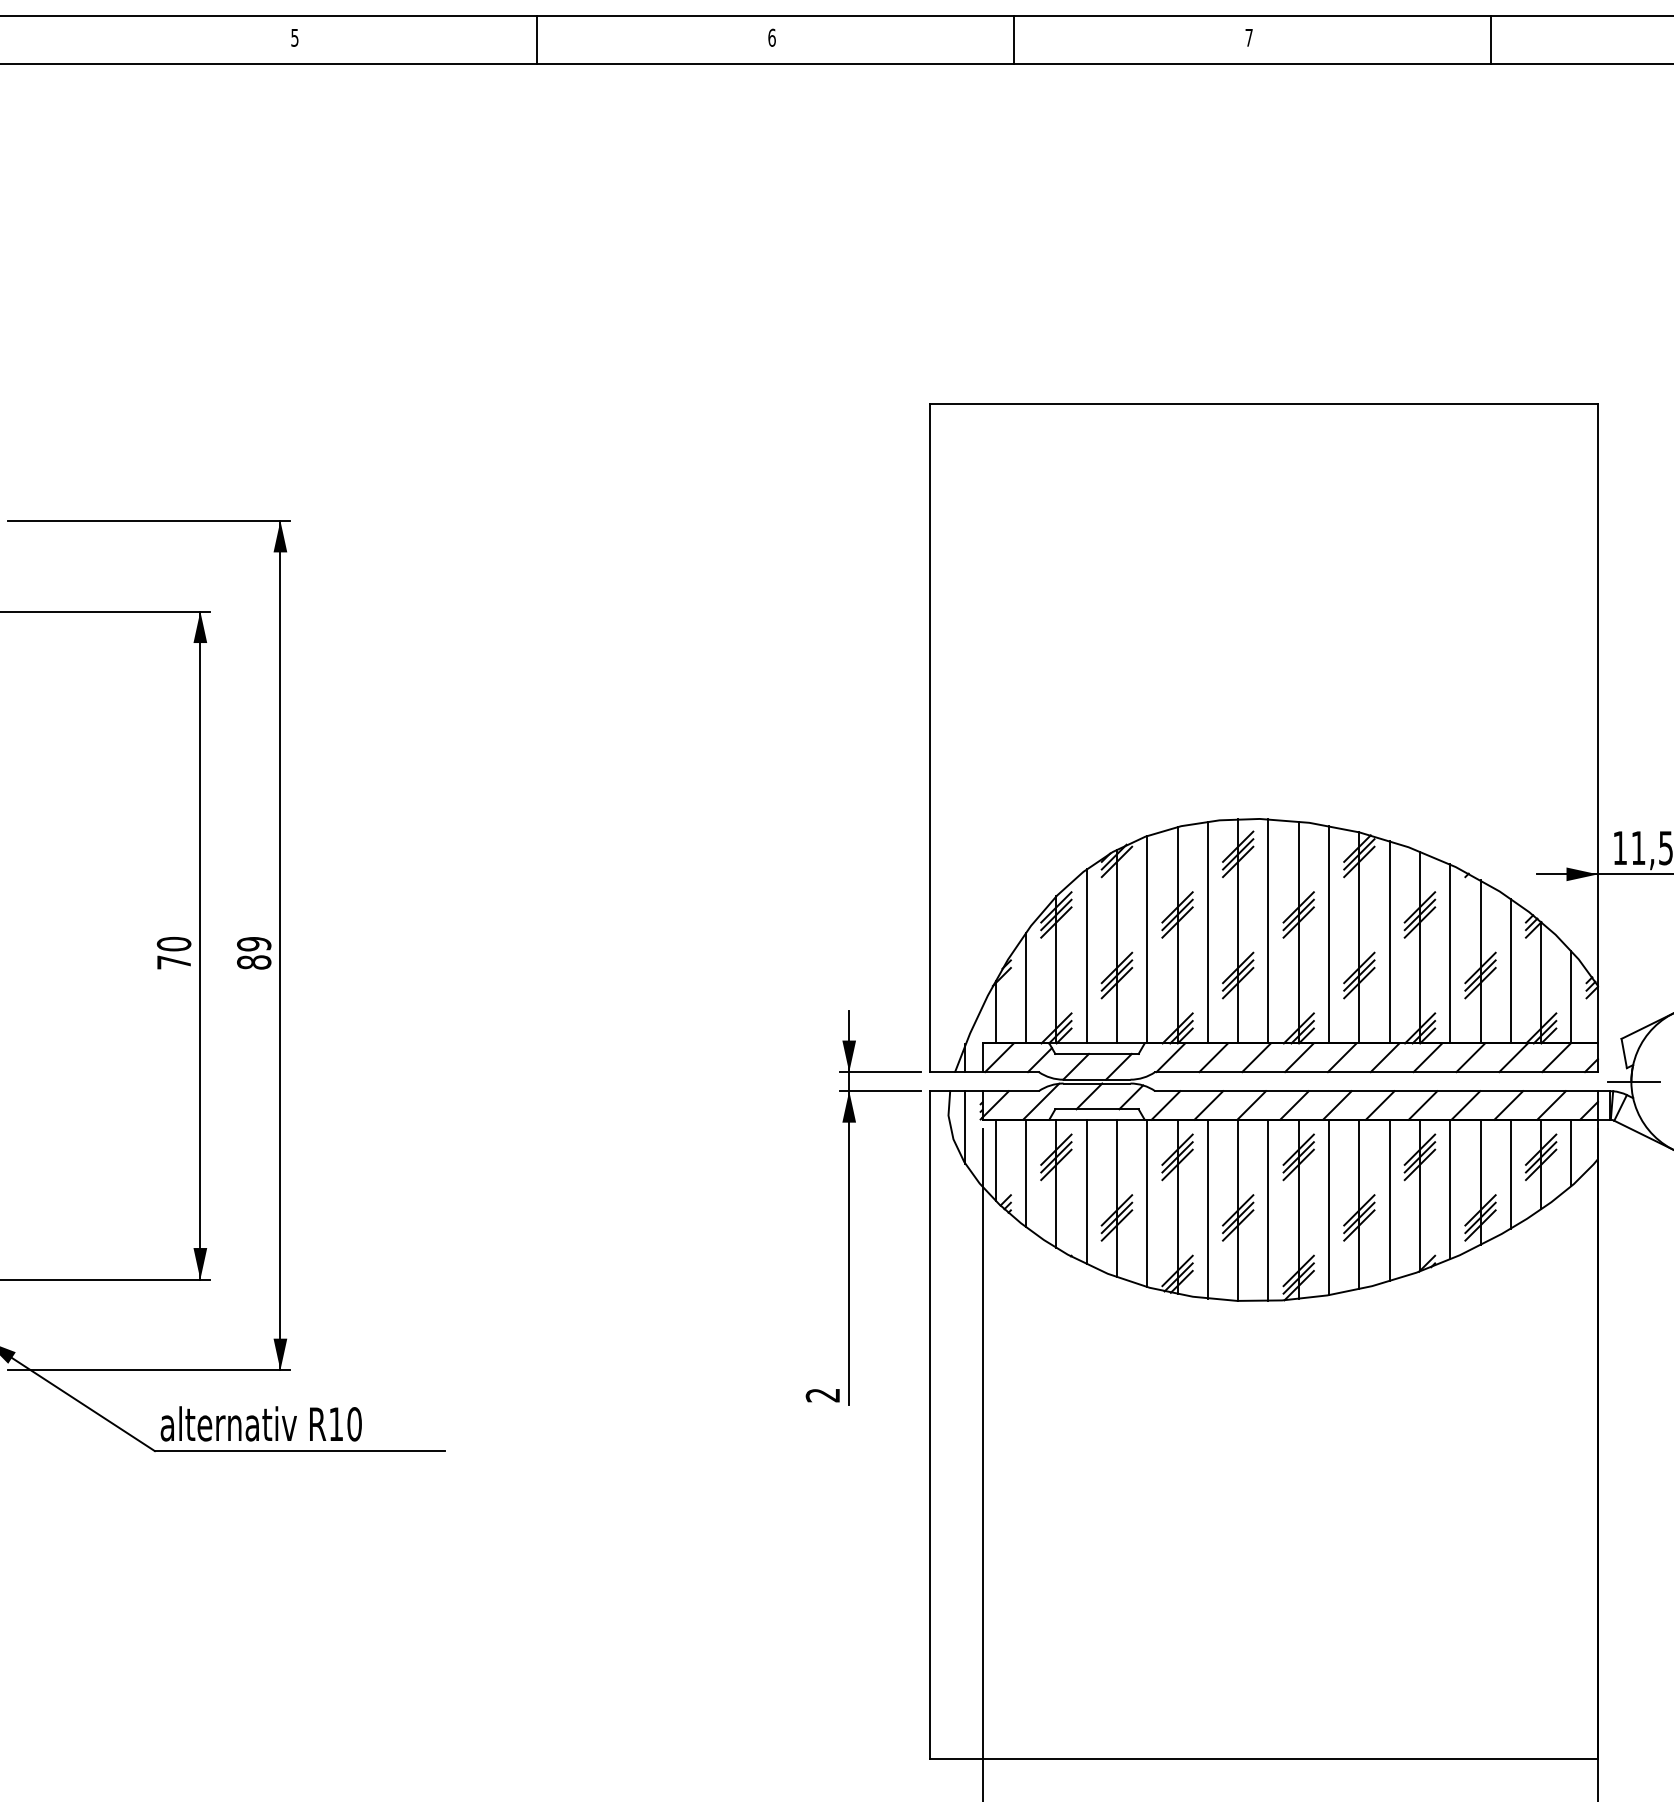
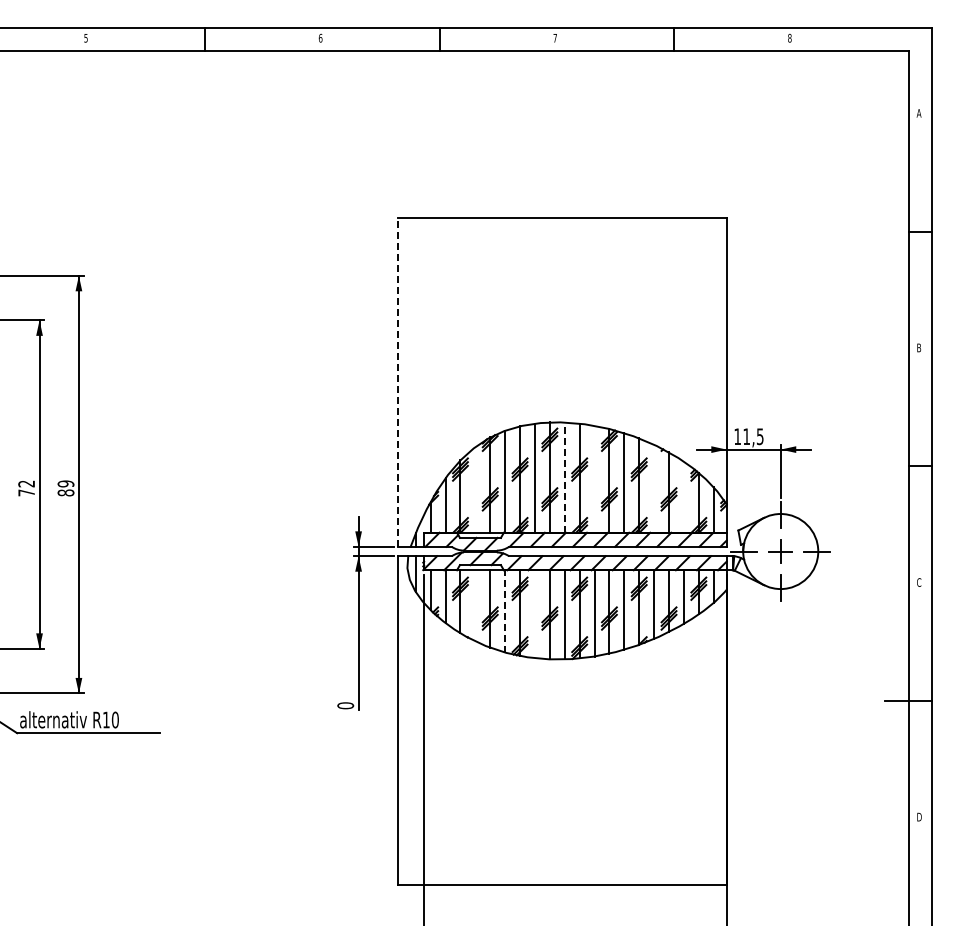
line: (930, 737) -> (398, 382), solid -> dashed
line: (1267, 931) -> (564, 477), solid -> dashed
line: (1328, 933) -> (594, 478), removed
text: (173, 943) -> (26, 483), 70 -> 72
line: (1450, 953) -> (654, 488), removed
line: (1086, 955) -> (475, 489), removed
line: (1509, 969) -> (683, 496), removed
line: (1086, 1191) -> (475, 605), removed
line: (1147, 1201) -> (505, 610), solid -> dashed
line: (1206, 1209) -> (534, 614), removed
text: (822, 1394) -> (345, 705), 2 -> 0

